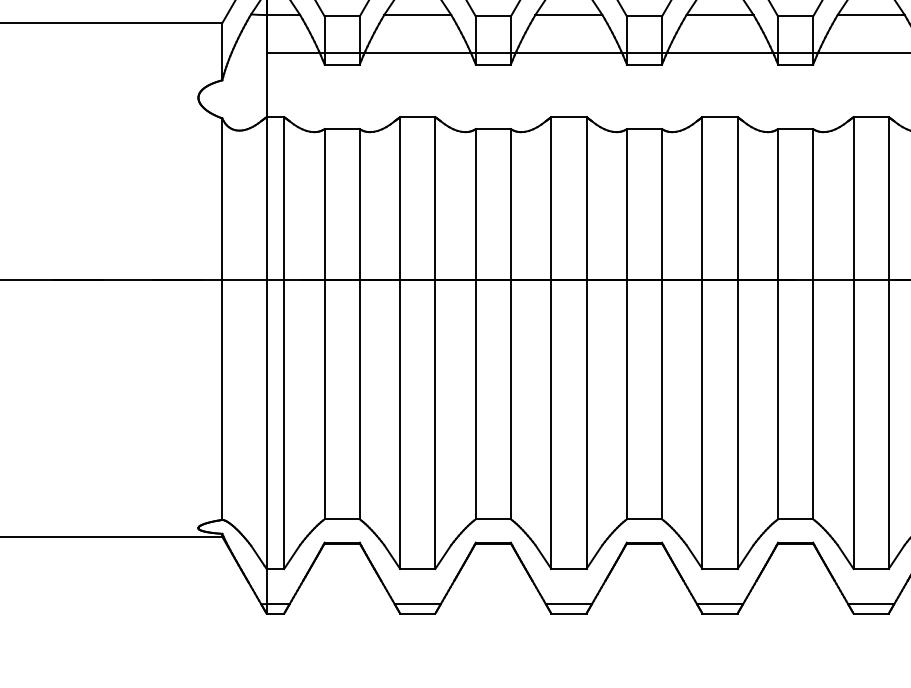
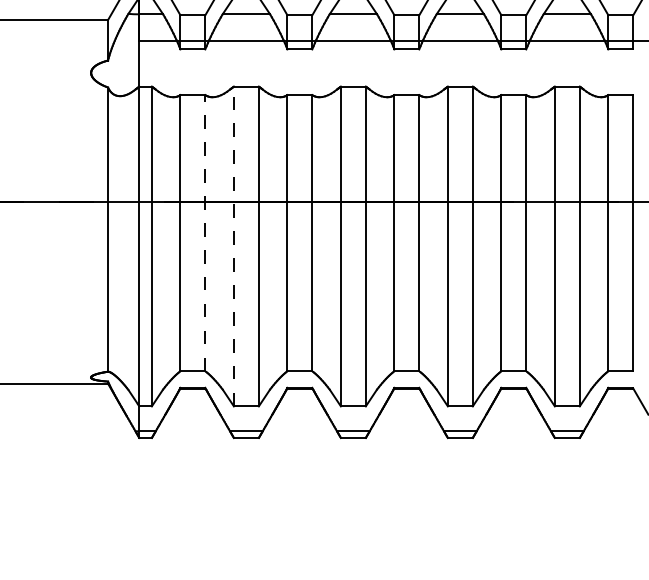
line: (359, 323) -> (205, 232), solid -> dashed
line: (399, 343) -> (233, 246), solid -> dashed

